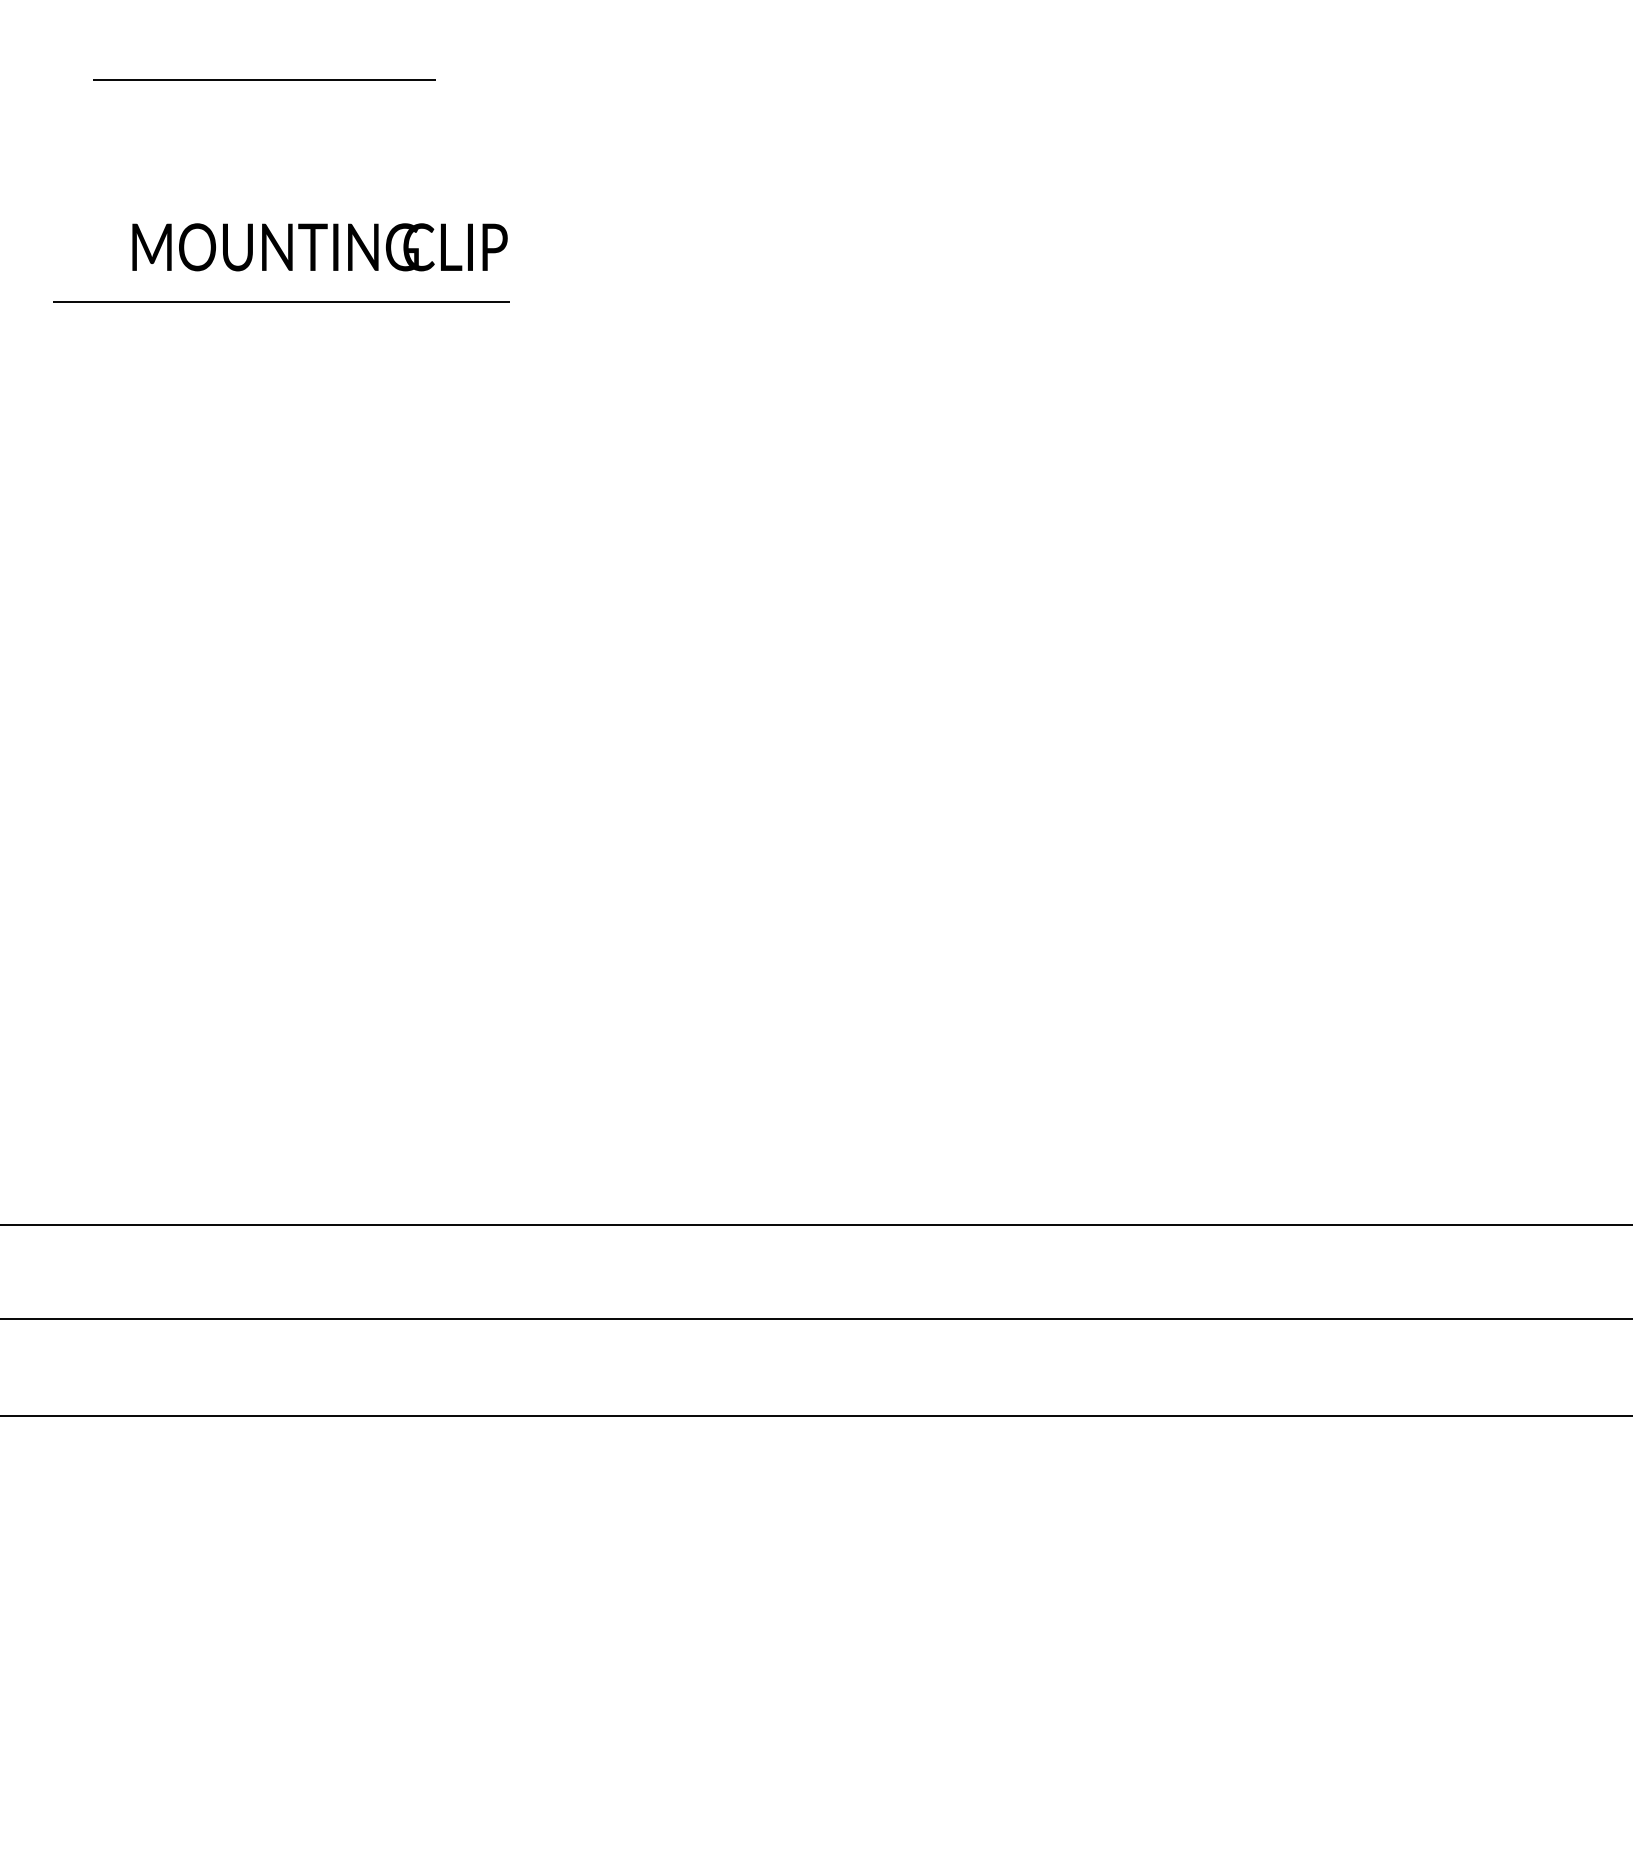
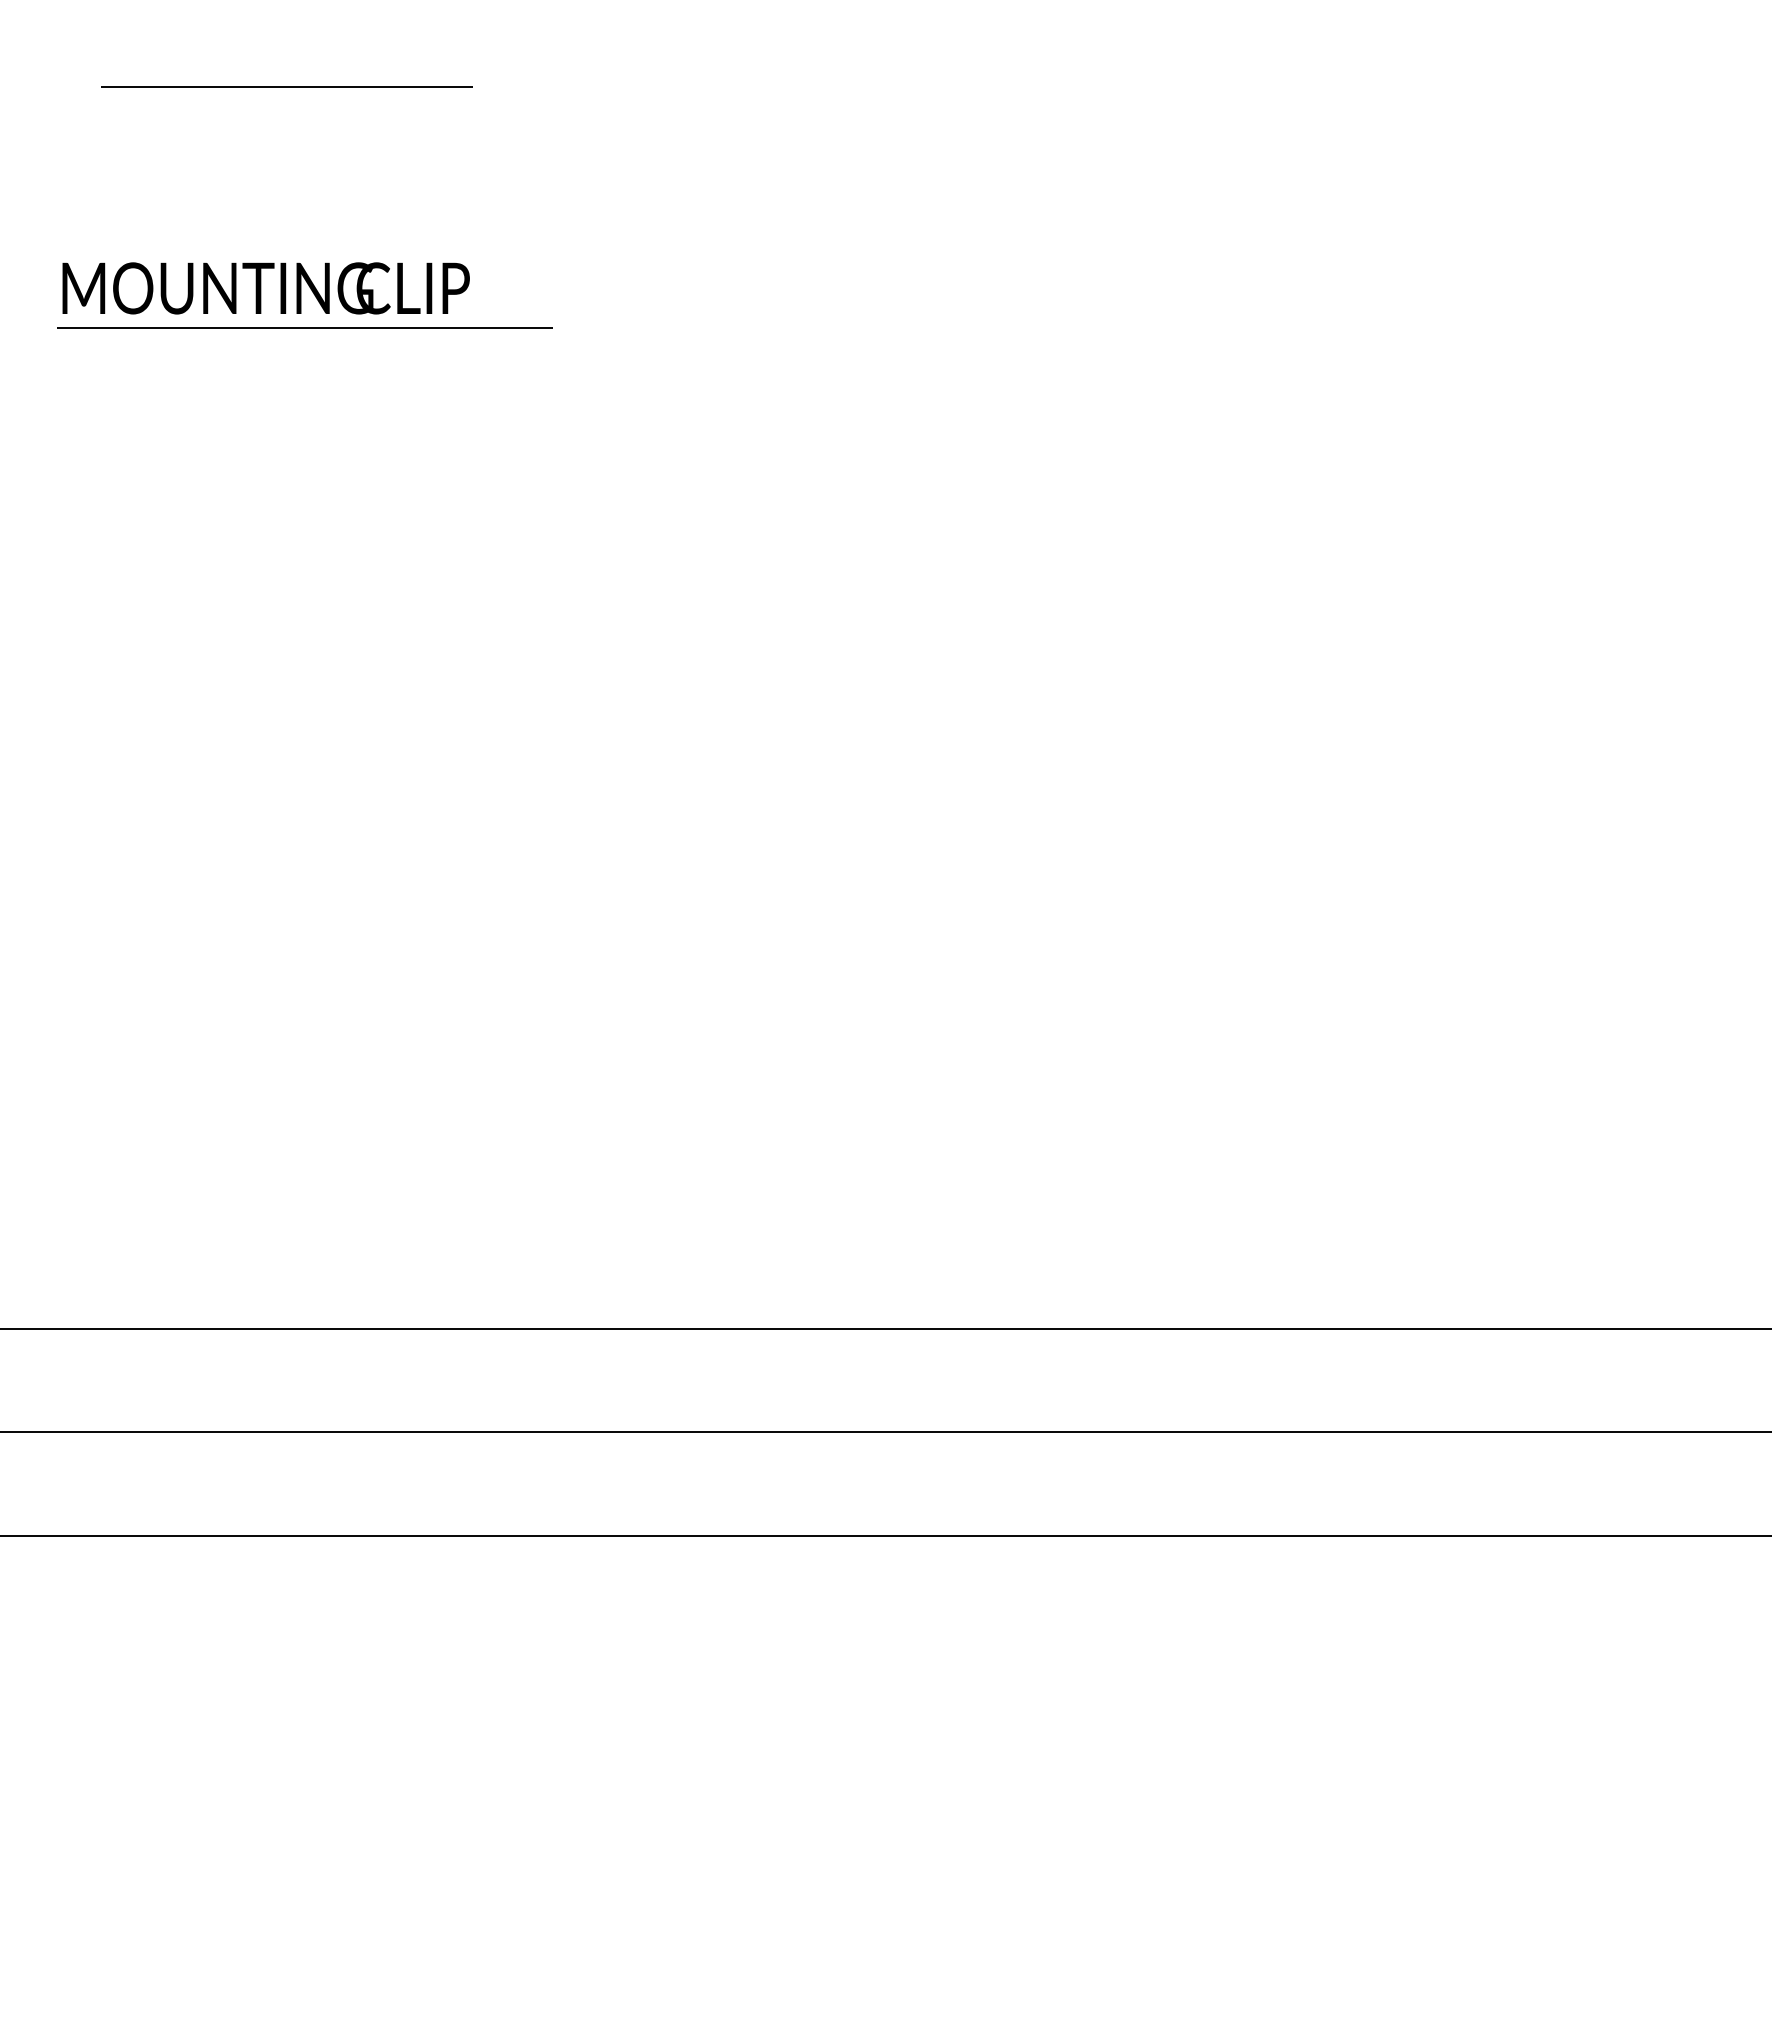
text: (319, 247) -> (265, 288), moved

